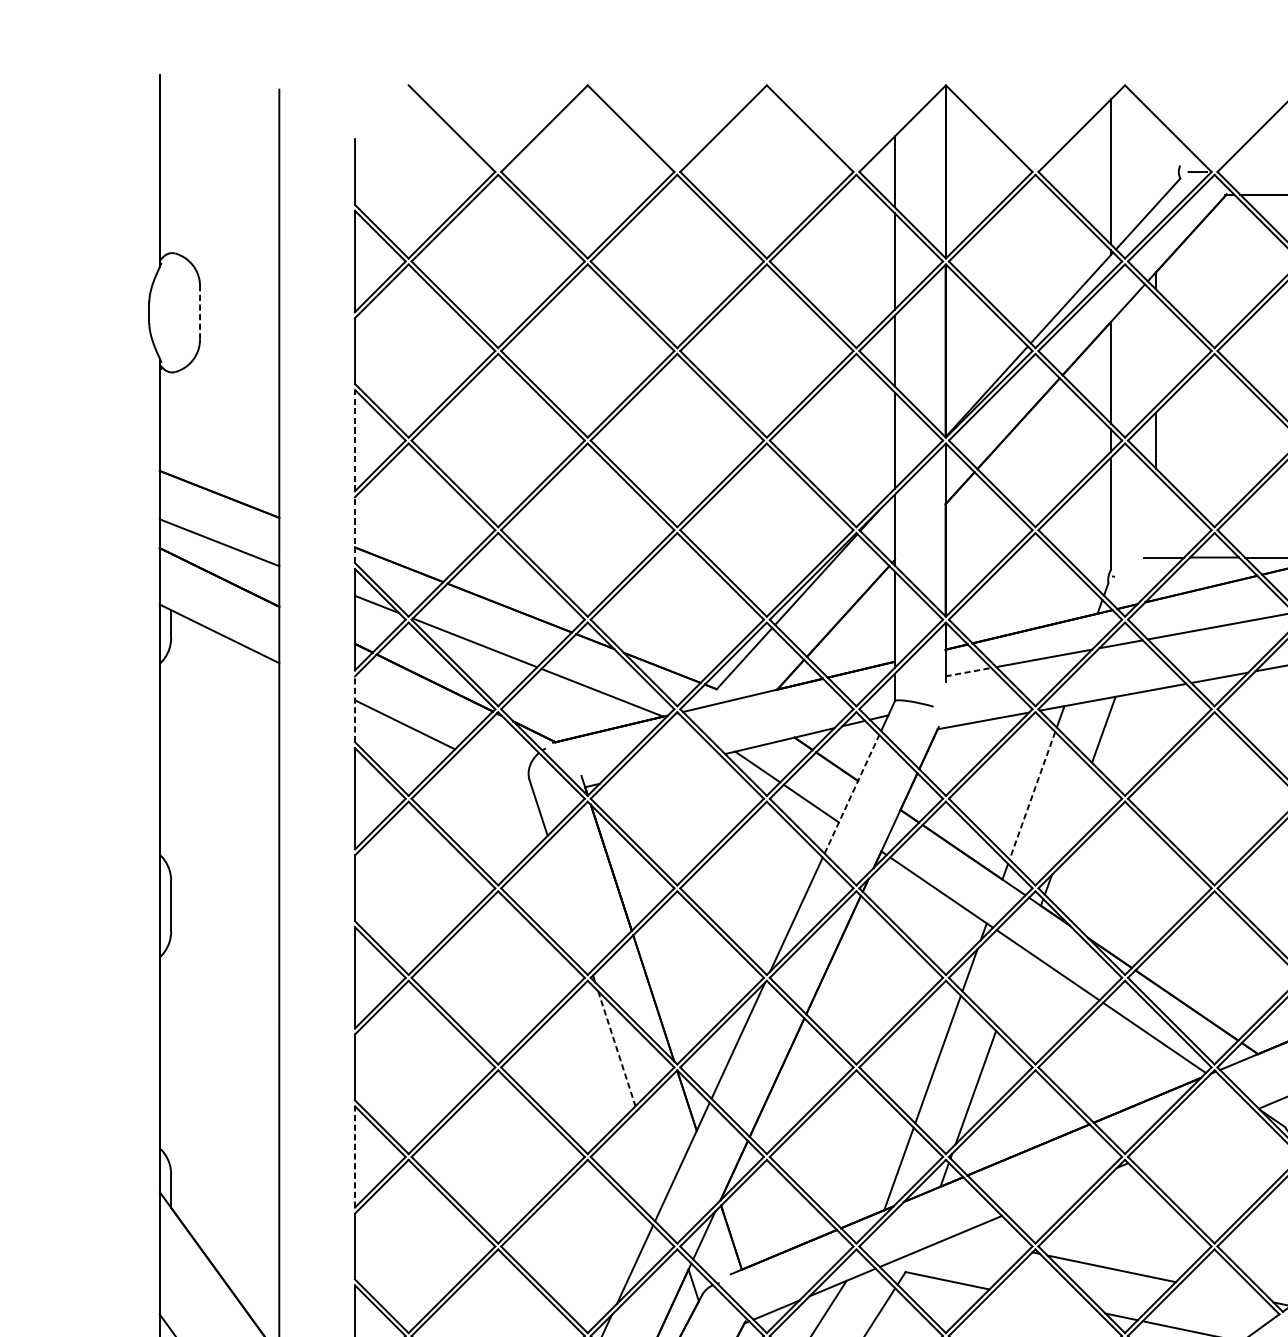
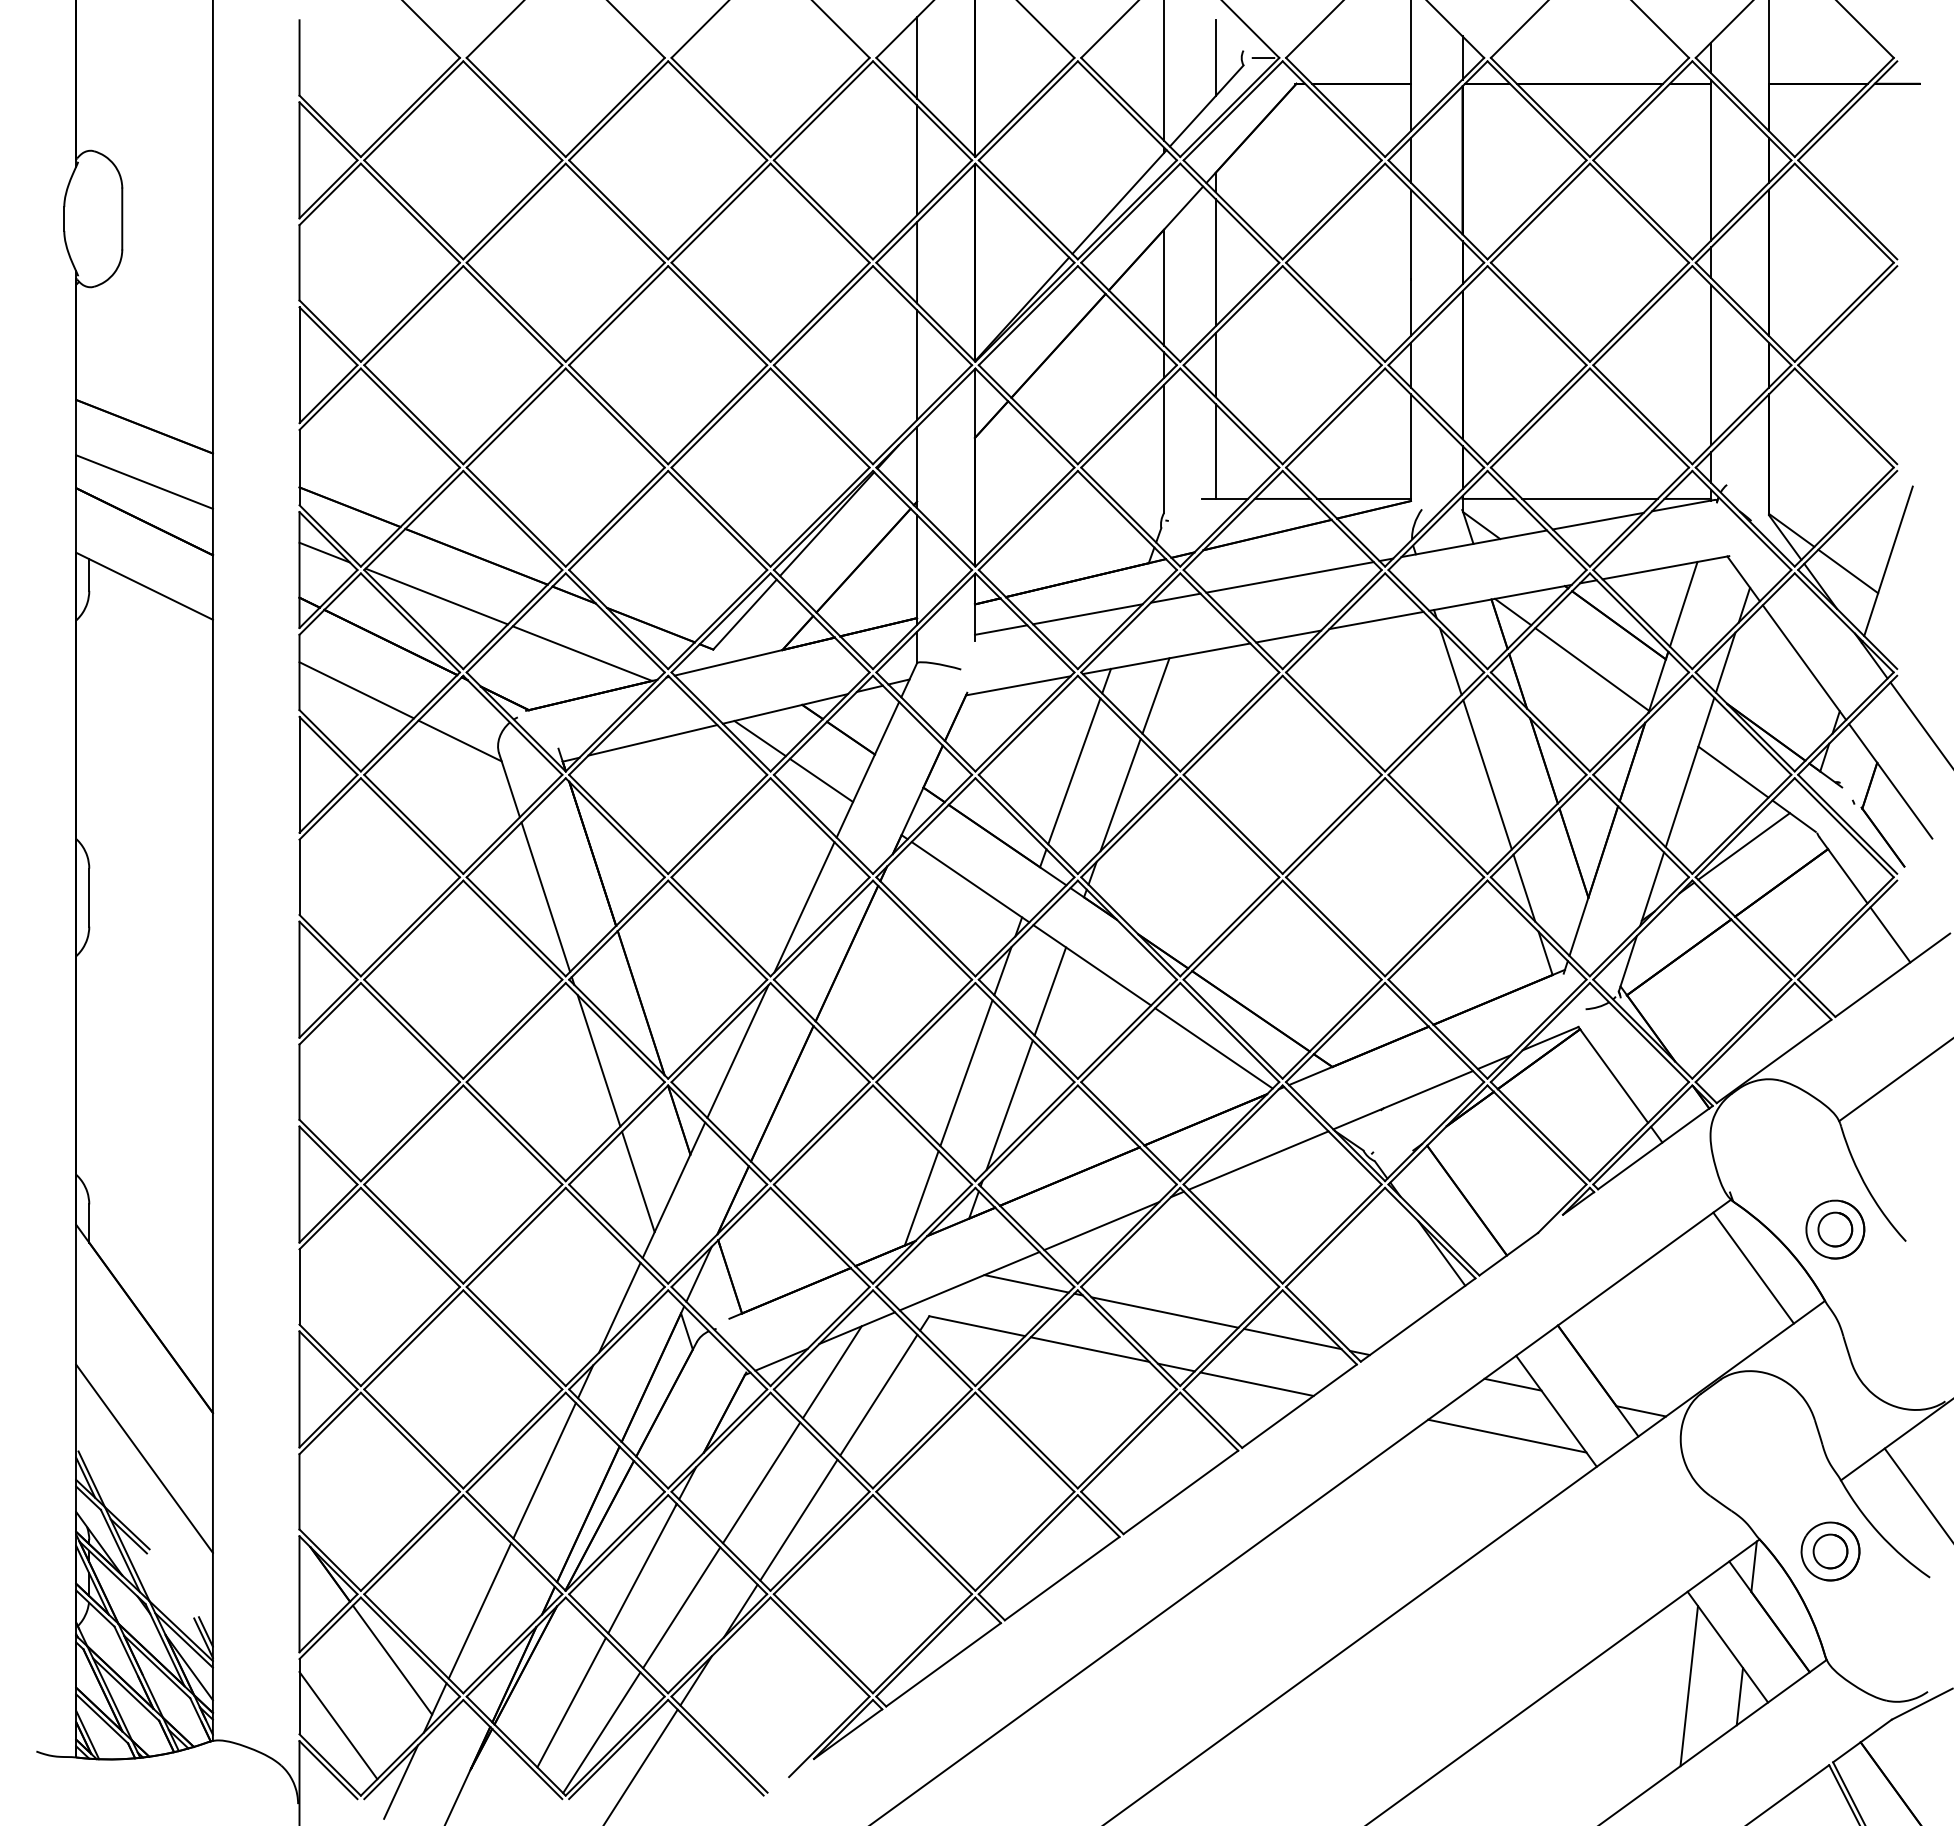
line: (1155, 171) -> (1215, 57), added
line: (200, 313) -> (122, 219), dashed -> solid
line: (1155, 350) -> (1215, 262), added
line: (354, 440) -> (299, 365), dashed -> solid
line: (1155, 516) -> (1215, 451), added
line: (354, 530) -> (299, 467), dashed -> solid
line: (968, 672) -> (1001, 630), dashed -> solid
line: (354, 709) -> (299, 672), dashed -> solid
line: (494, 768) -> (459, 740), added
line: (663, 768) -> (652, 740), added
line: (851, 794) -> (867, 769), dashed -> solid
line: (1032, 795) -> (1074, 771), dashed -> solid
line: (1072, 815) -> (1120, 794), added
line: (570, 905) -> (545, 896), added
line: (1011, 988) -> (1050, 991), added
line: (617, 1049) -> (599, 1061), dashed -> solid
line: (1193, 1135) -> (1258, 1160), added
line: (651, 1154) -> (638, 1181), added
line: (354, 1156) -> (299, 1184), dashed -> solid
line: (1056, 1193) -> (1101, 1226), added
line: (990, 1243) -> (1026, 1283), added
line: (1223, 1291) -> (1292, 1338), added
line: (1045, 1301) -> (1089, 1349), added

